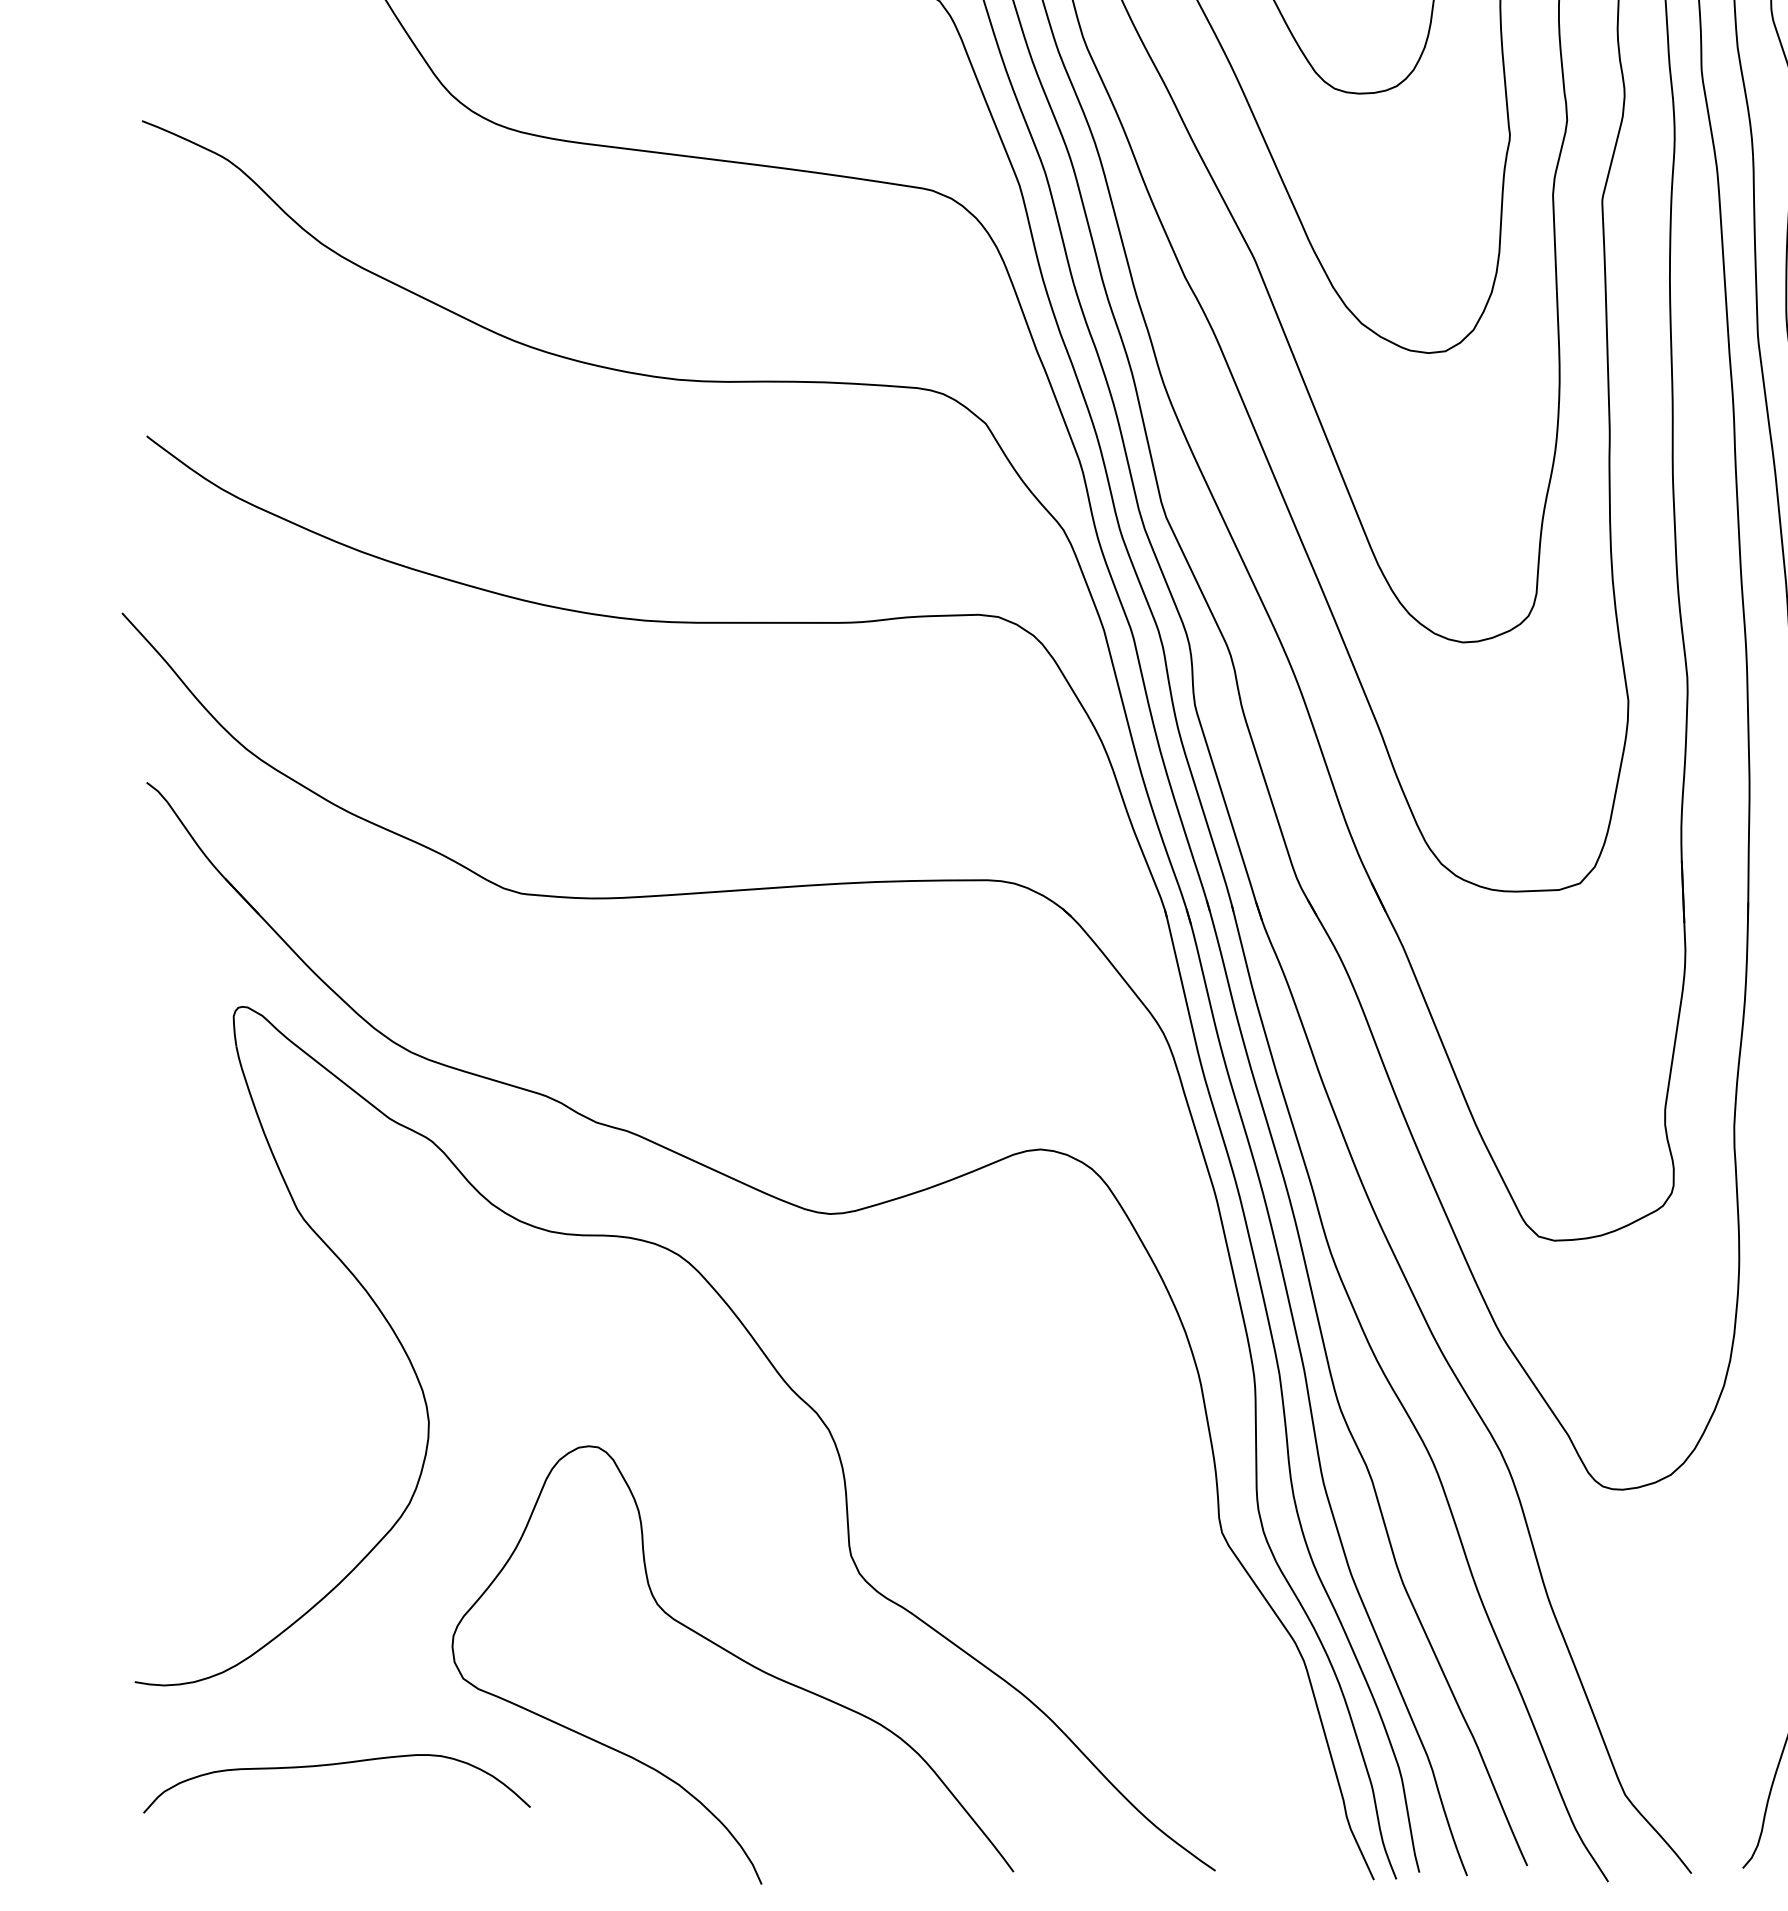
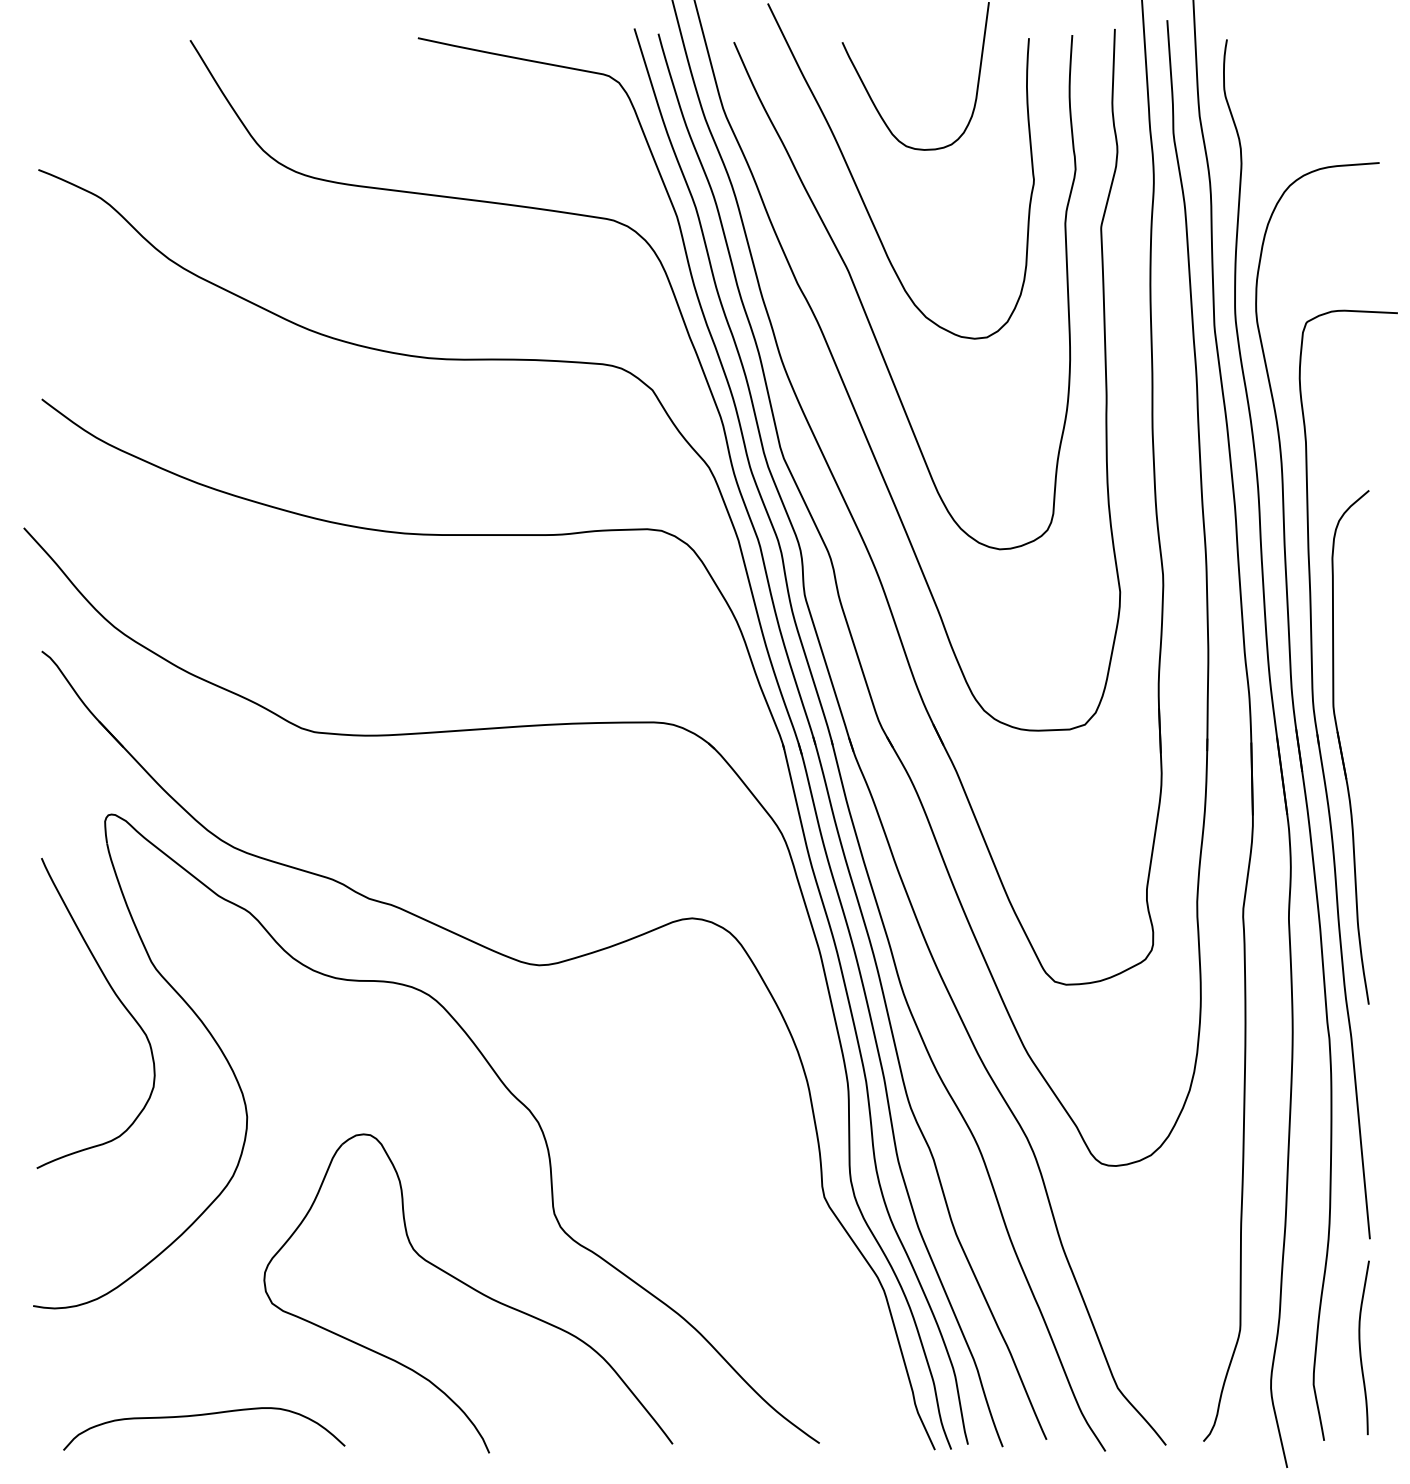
curve: (249, 1258) -> (116, 997), added
curve: (337, 1765) -> (204, 1415), moved

